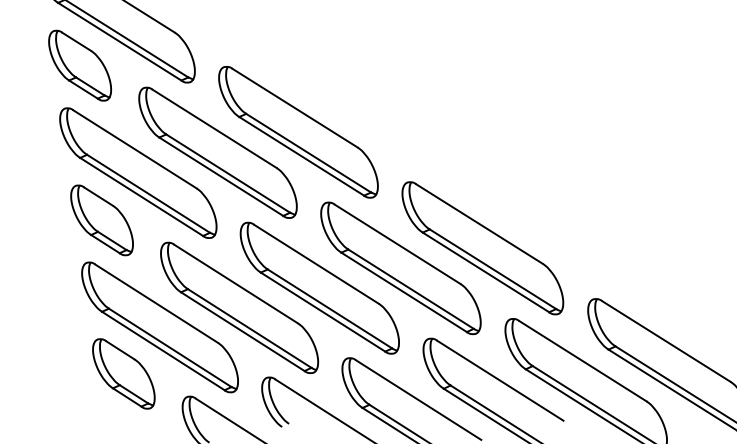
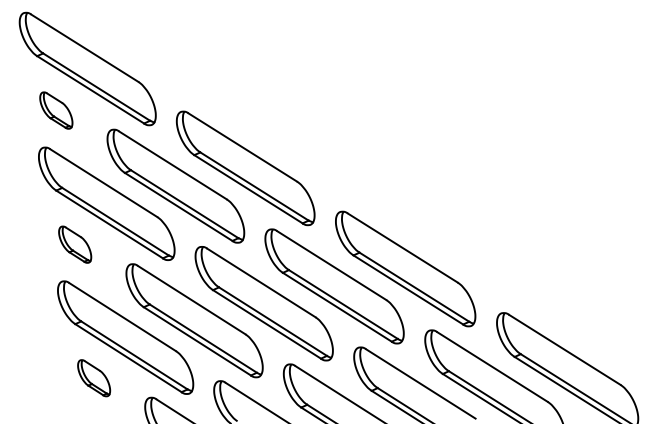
part: (80, 65) -> (56, 110), size x0.6
part: (101, 220) -> (74, 244), size x0.6
part: (123, 374) -> (93, 378), size x0.6

